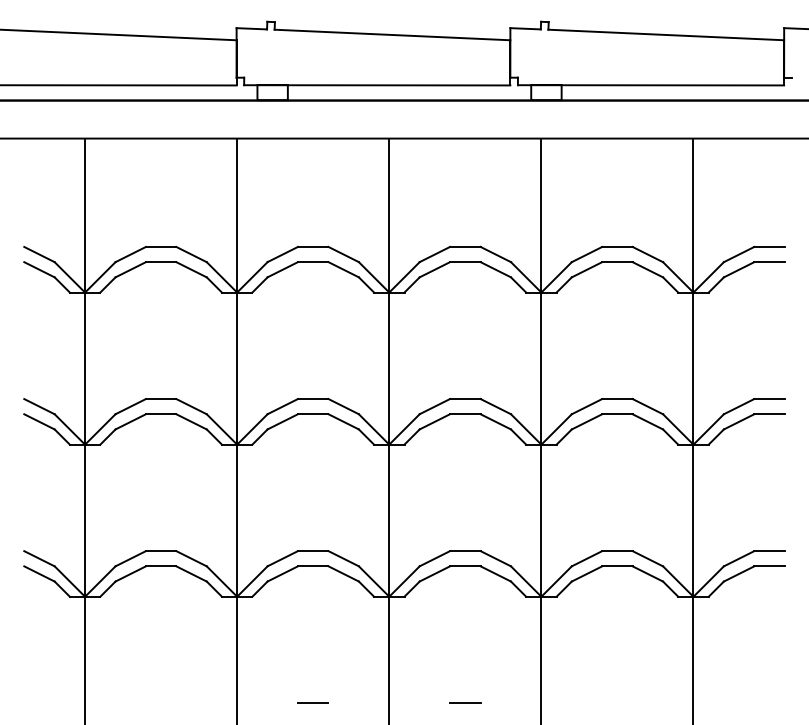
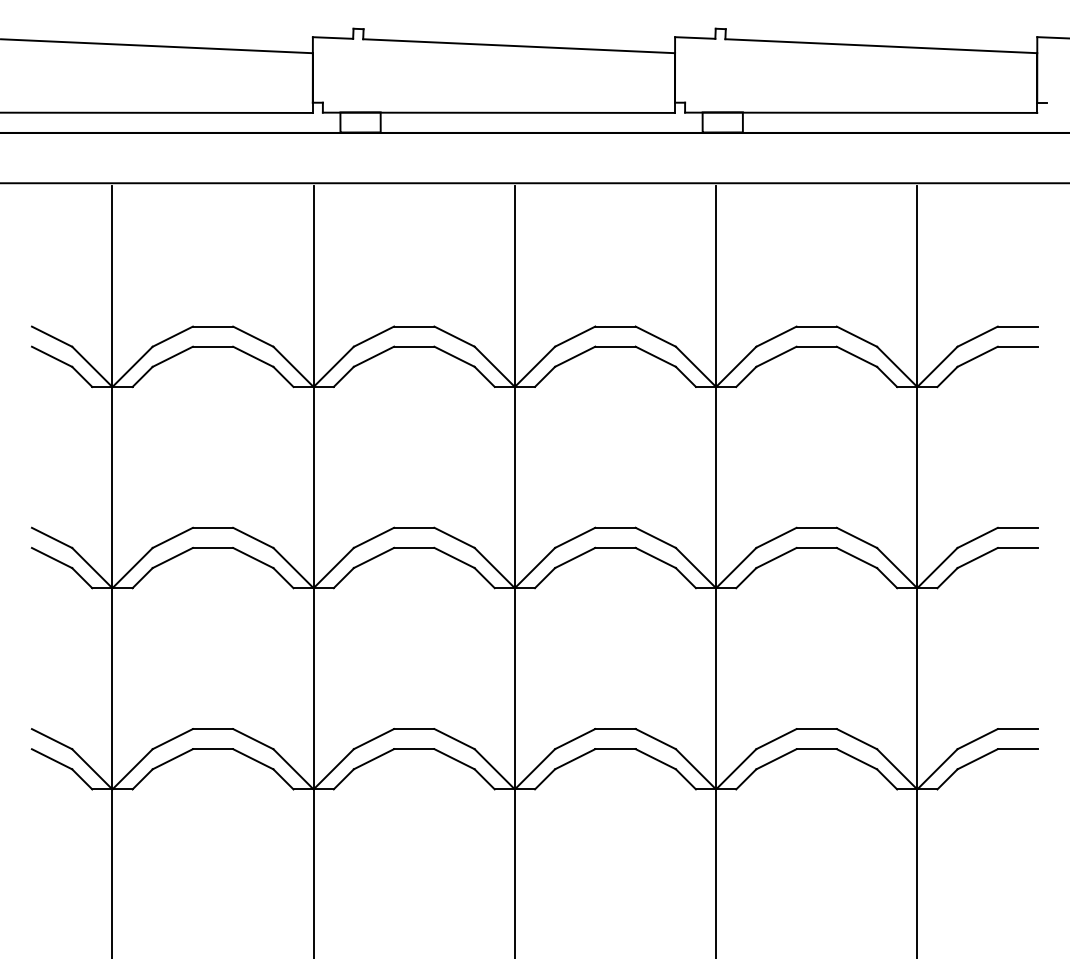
line: (312, 702) -> (413, 929), removed
line: (465, 703) -> (615, 930), removed

